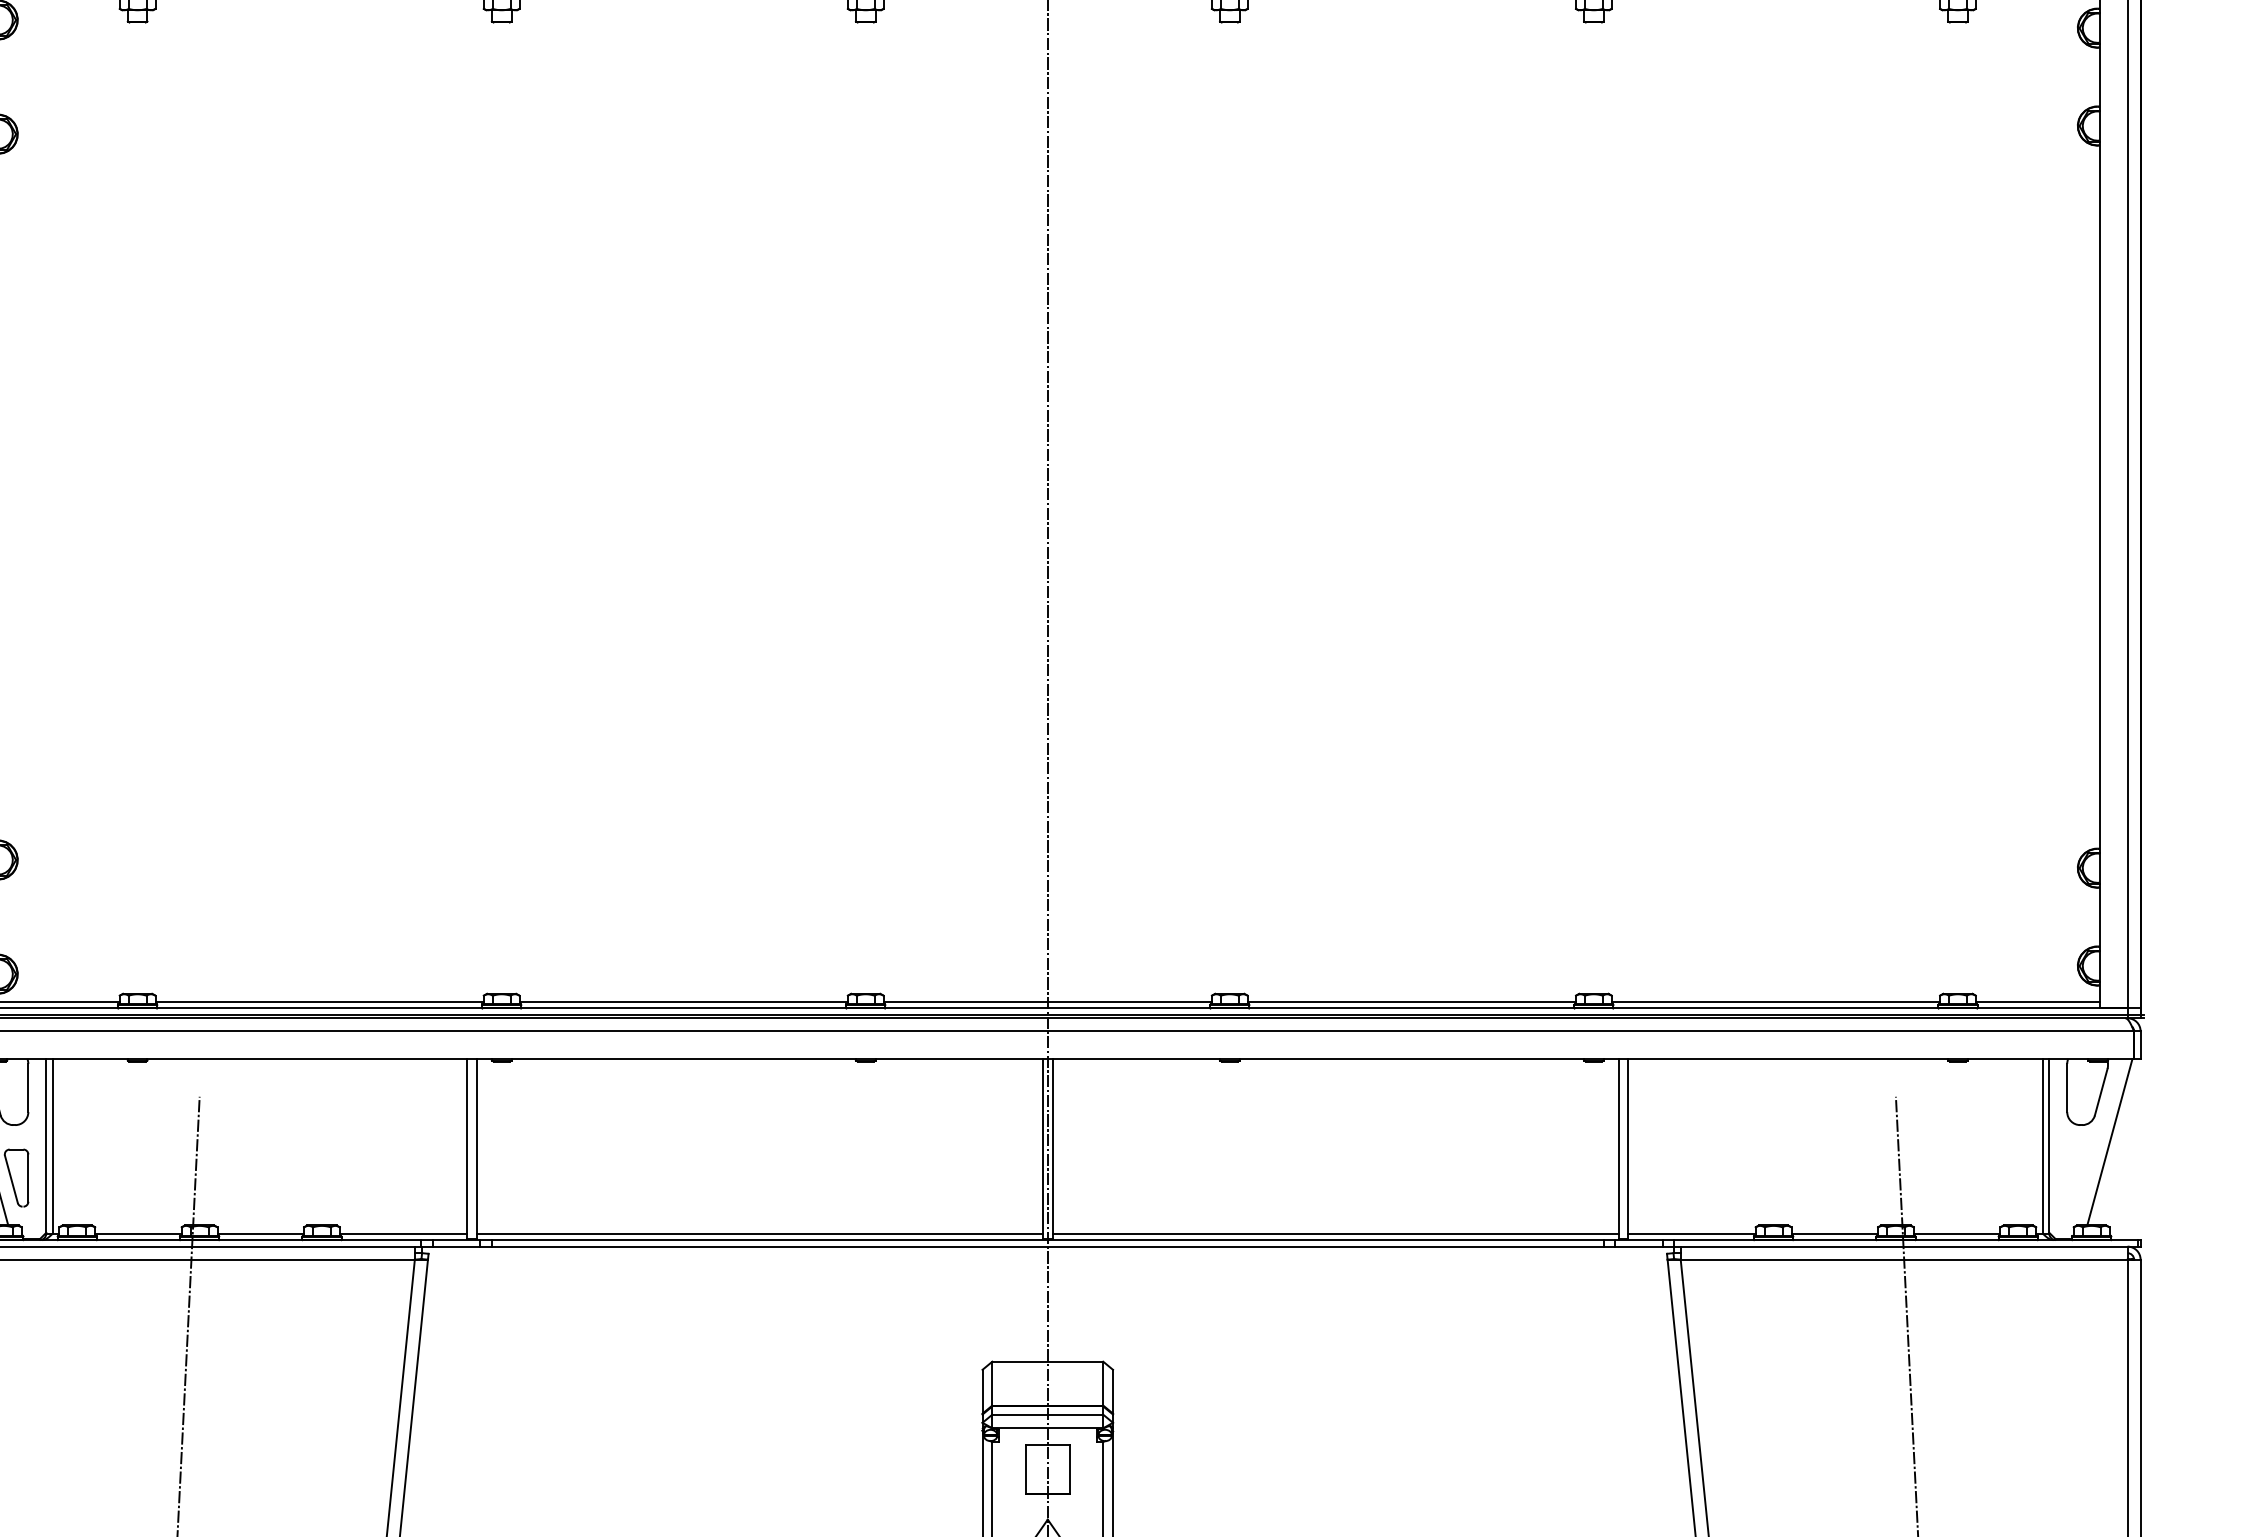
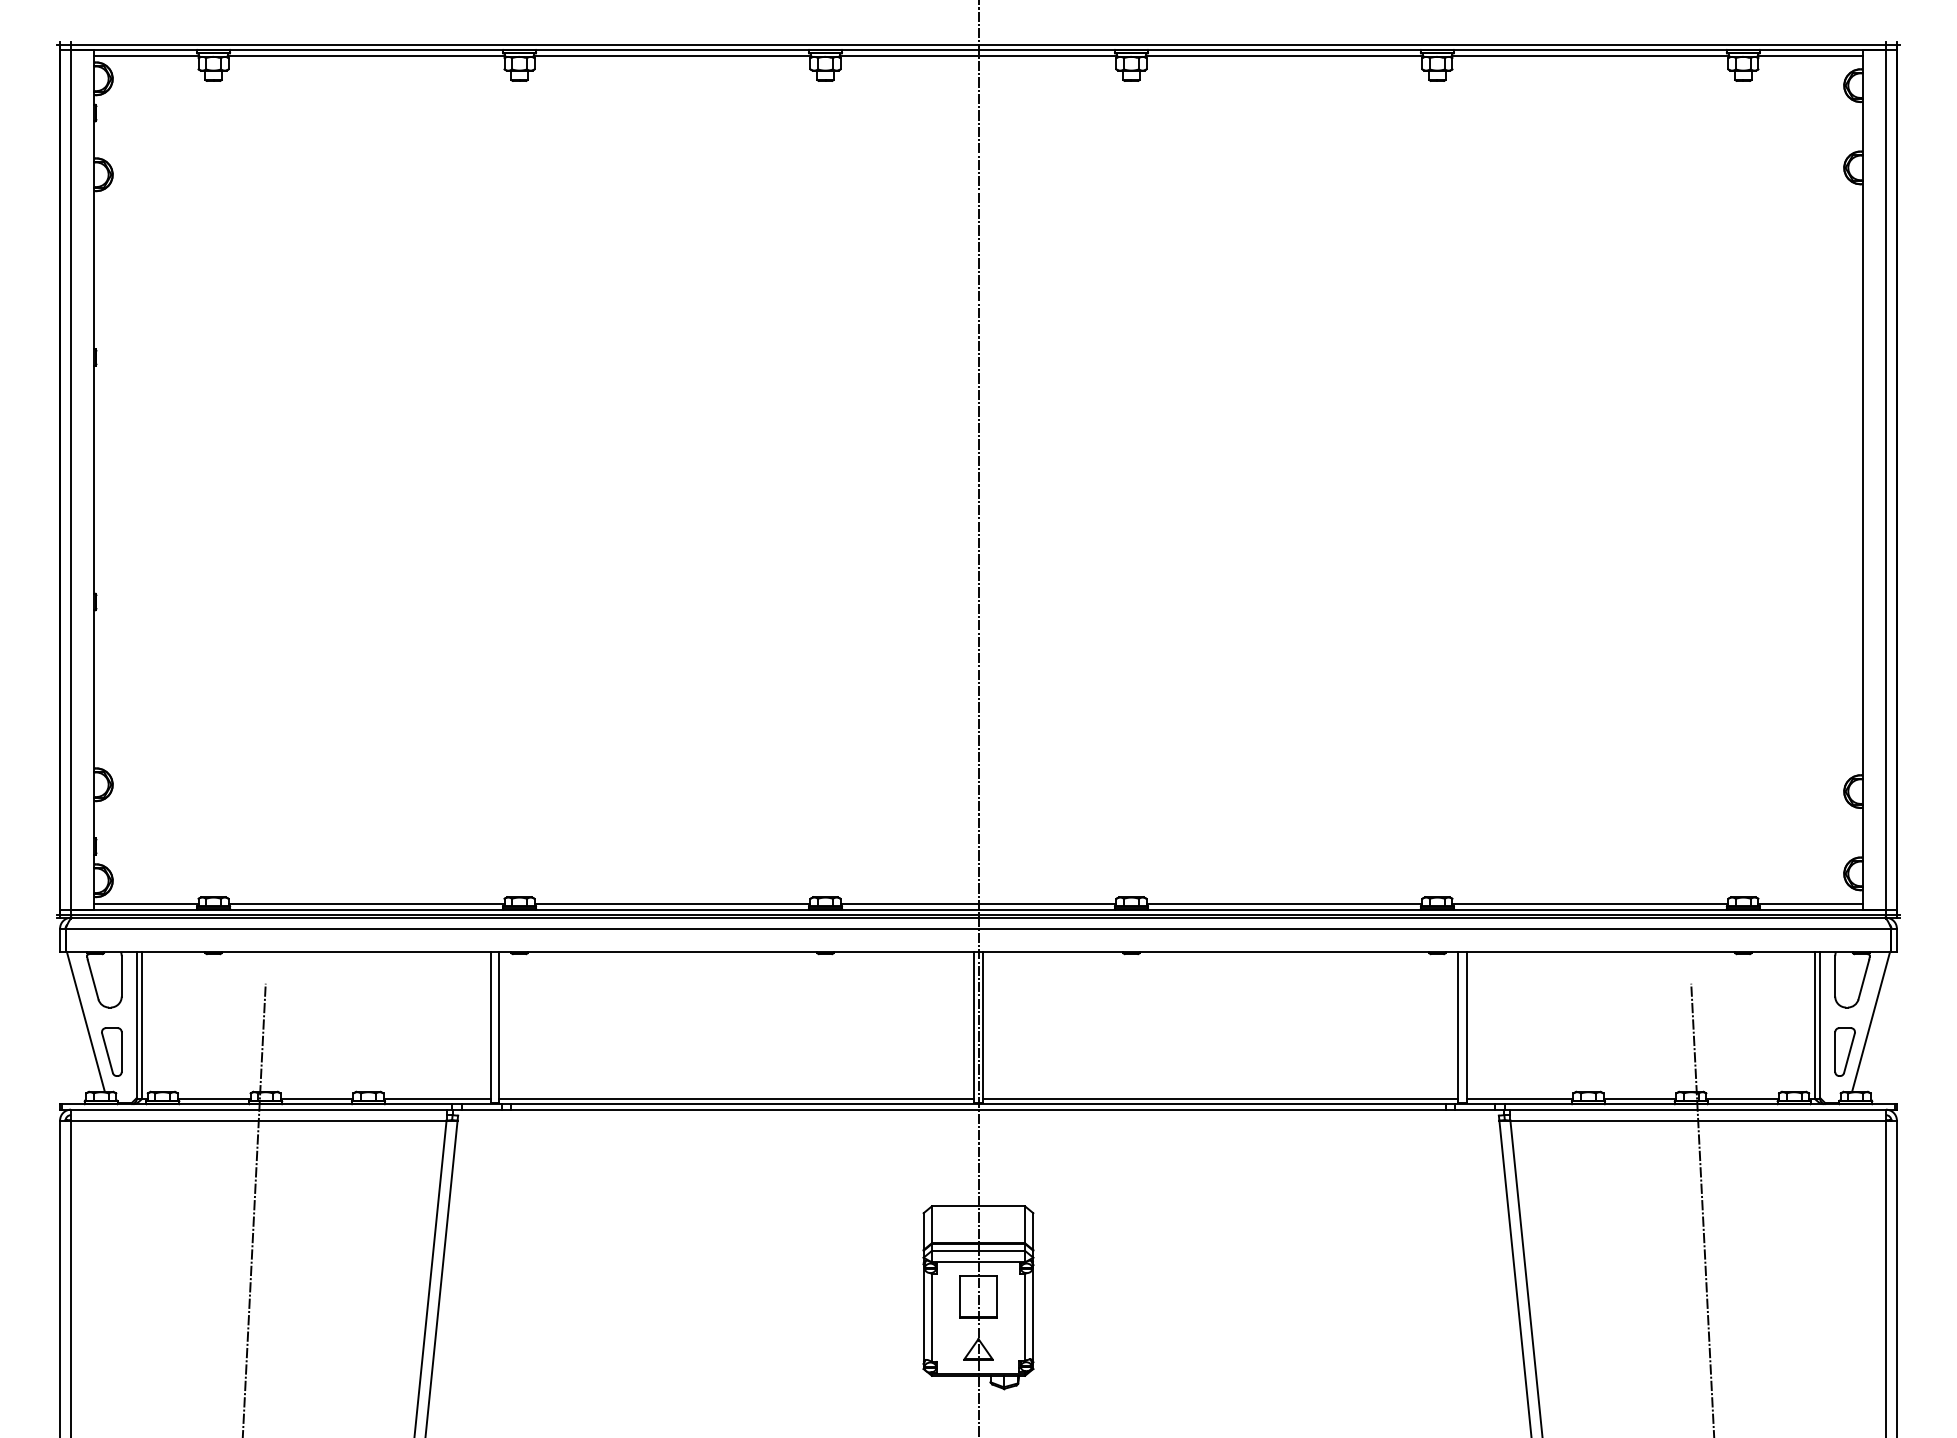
part: (2078, 1177) -> (1844, 1051), added

